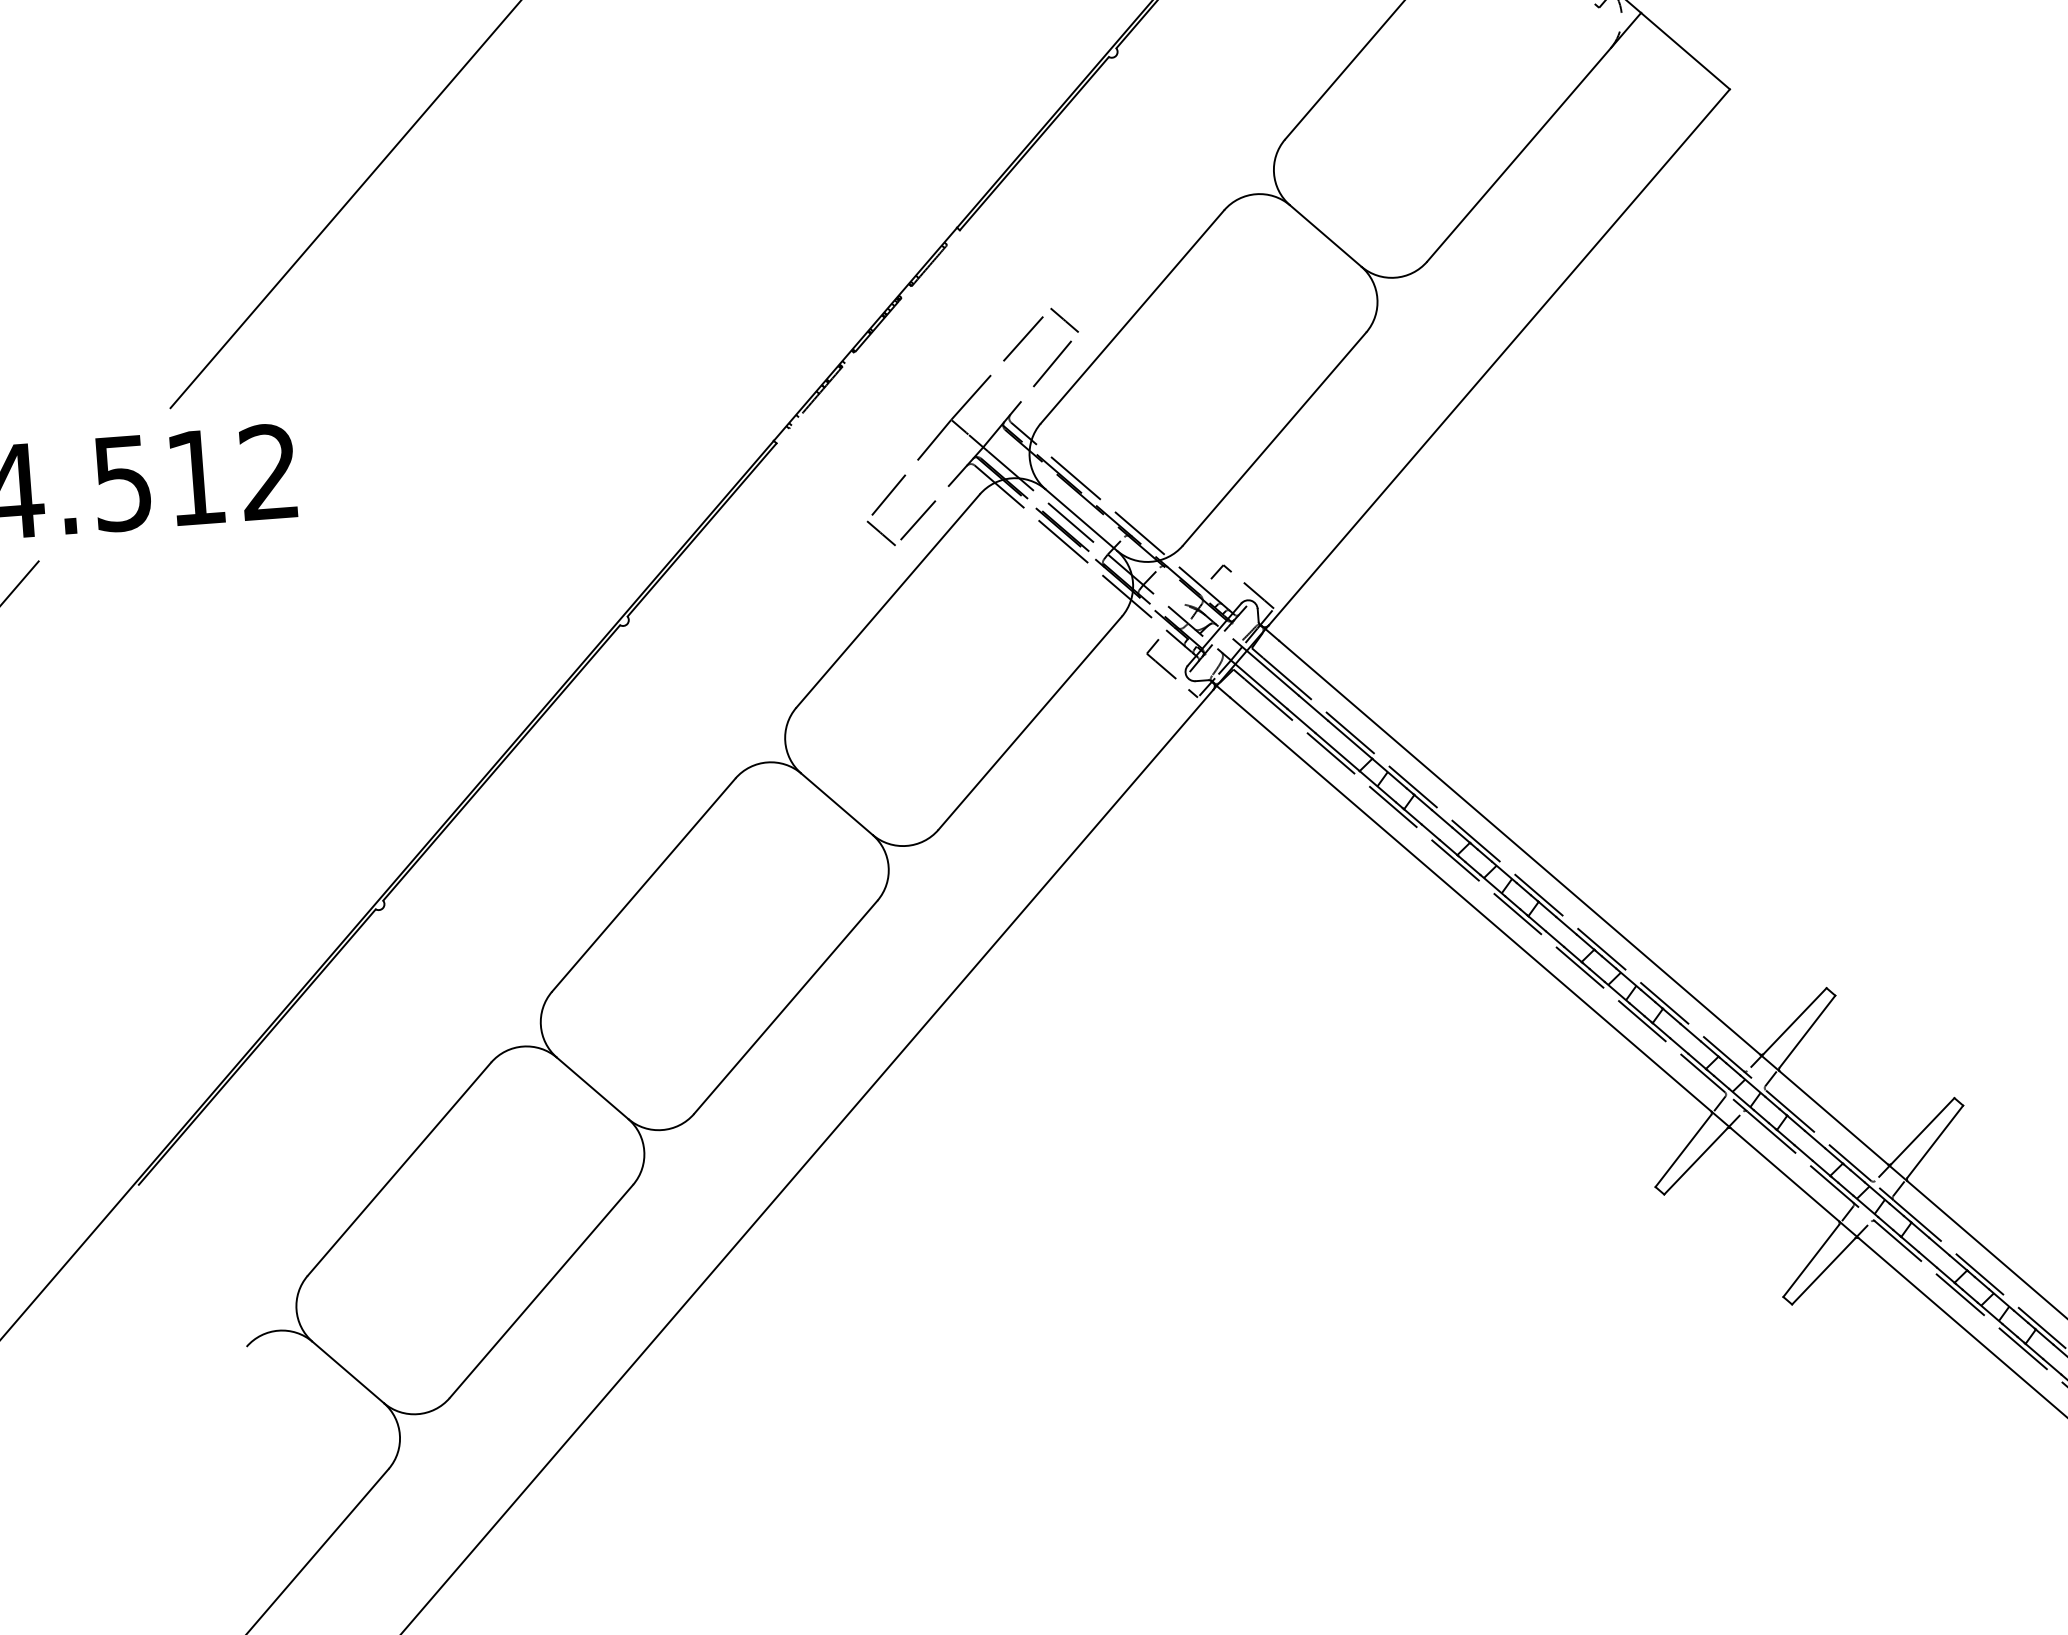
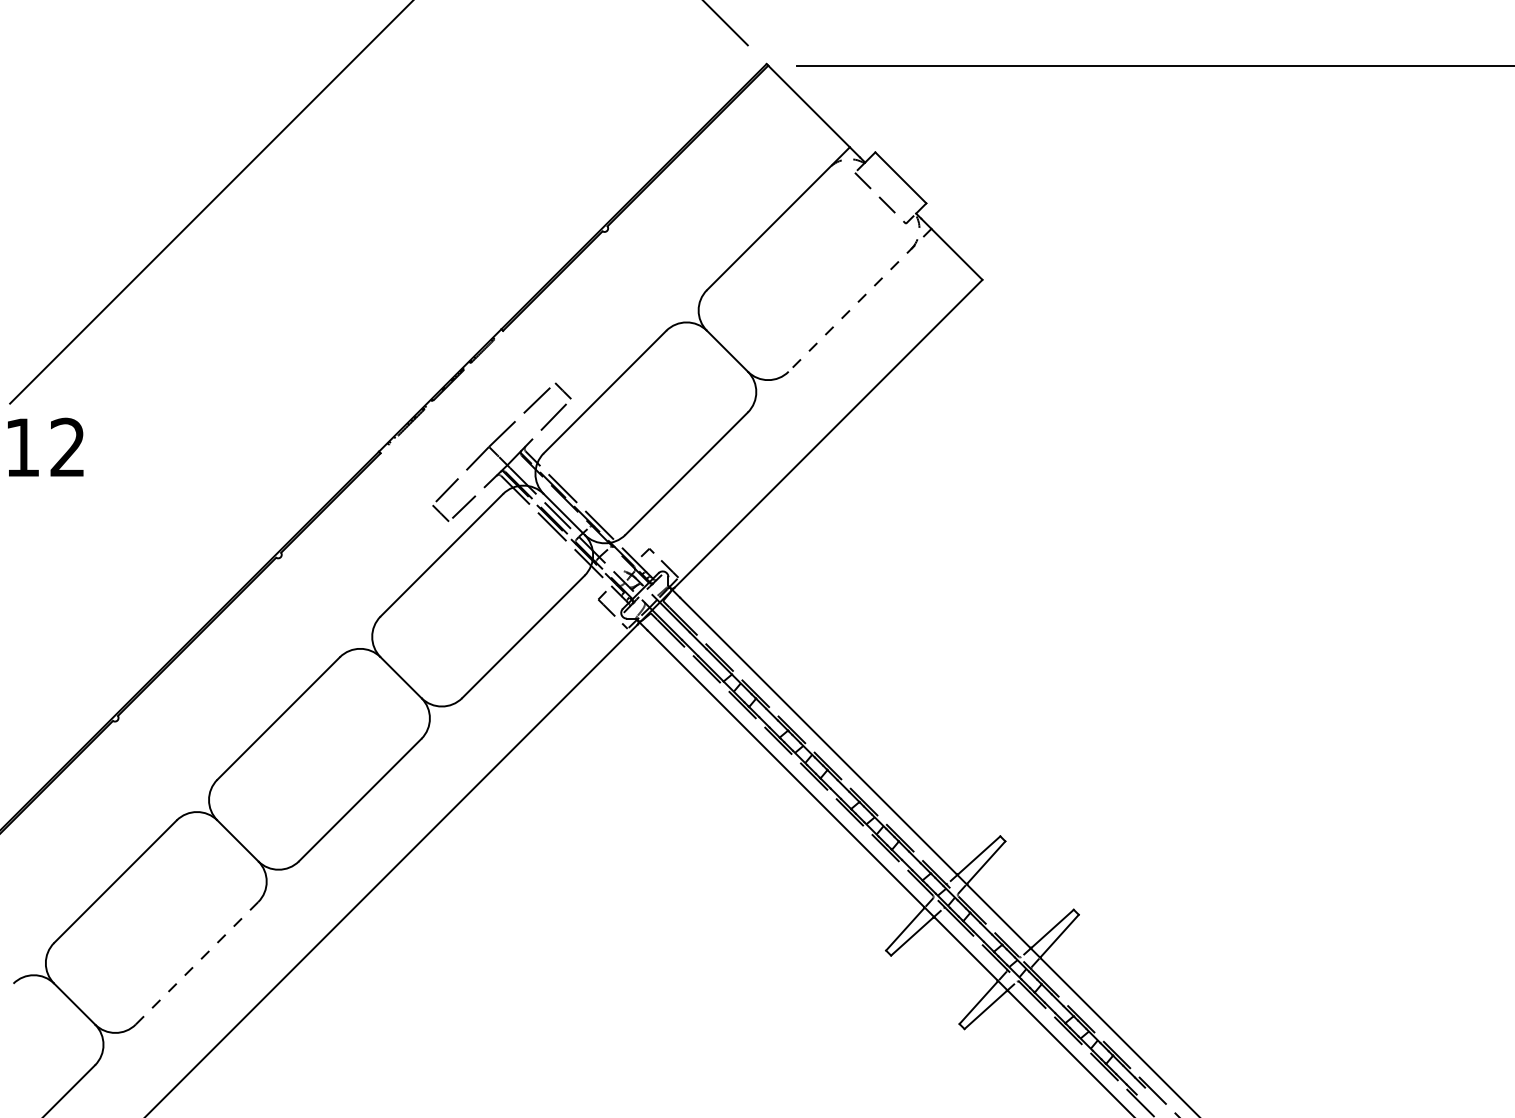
line: (1534, 137) -> (860, 300), solid -> dashed
line: (542, 1291) -> (197, 963), solid -> dashed

